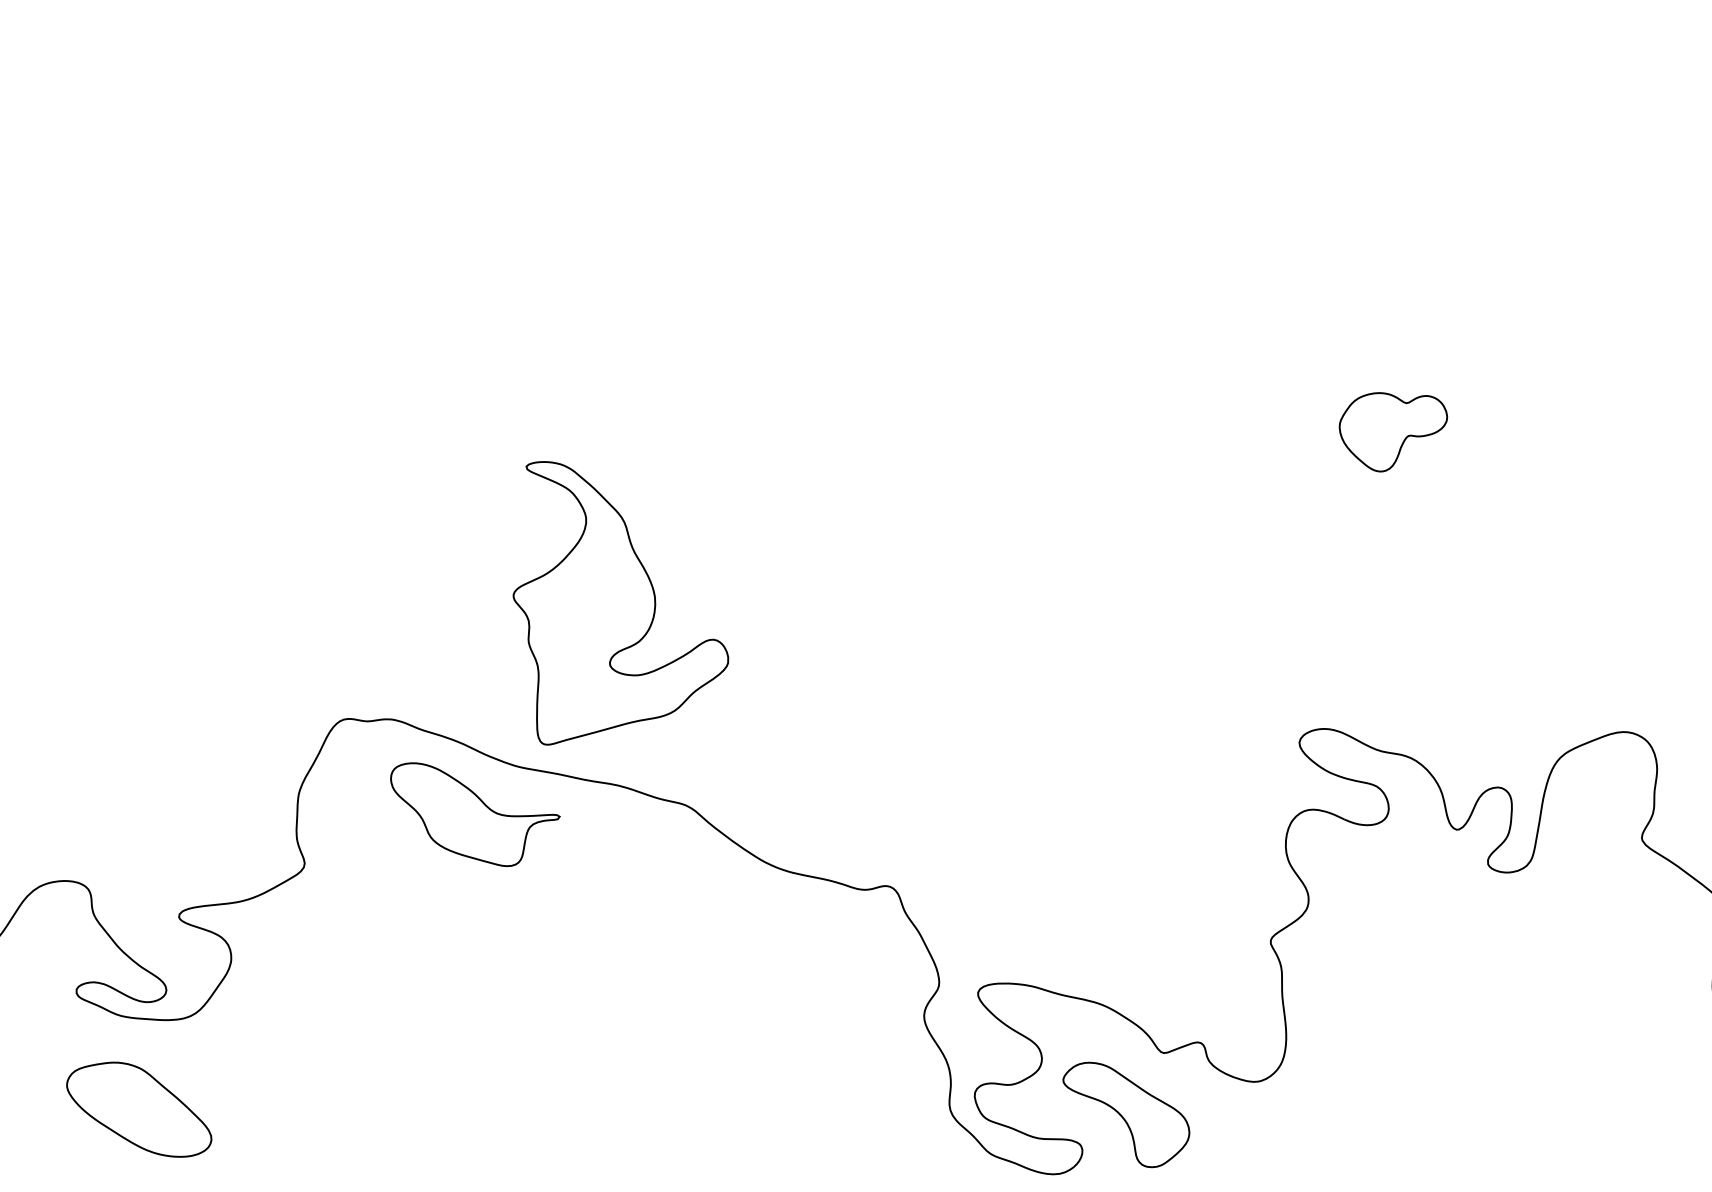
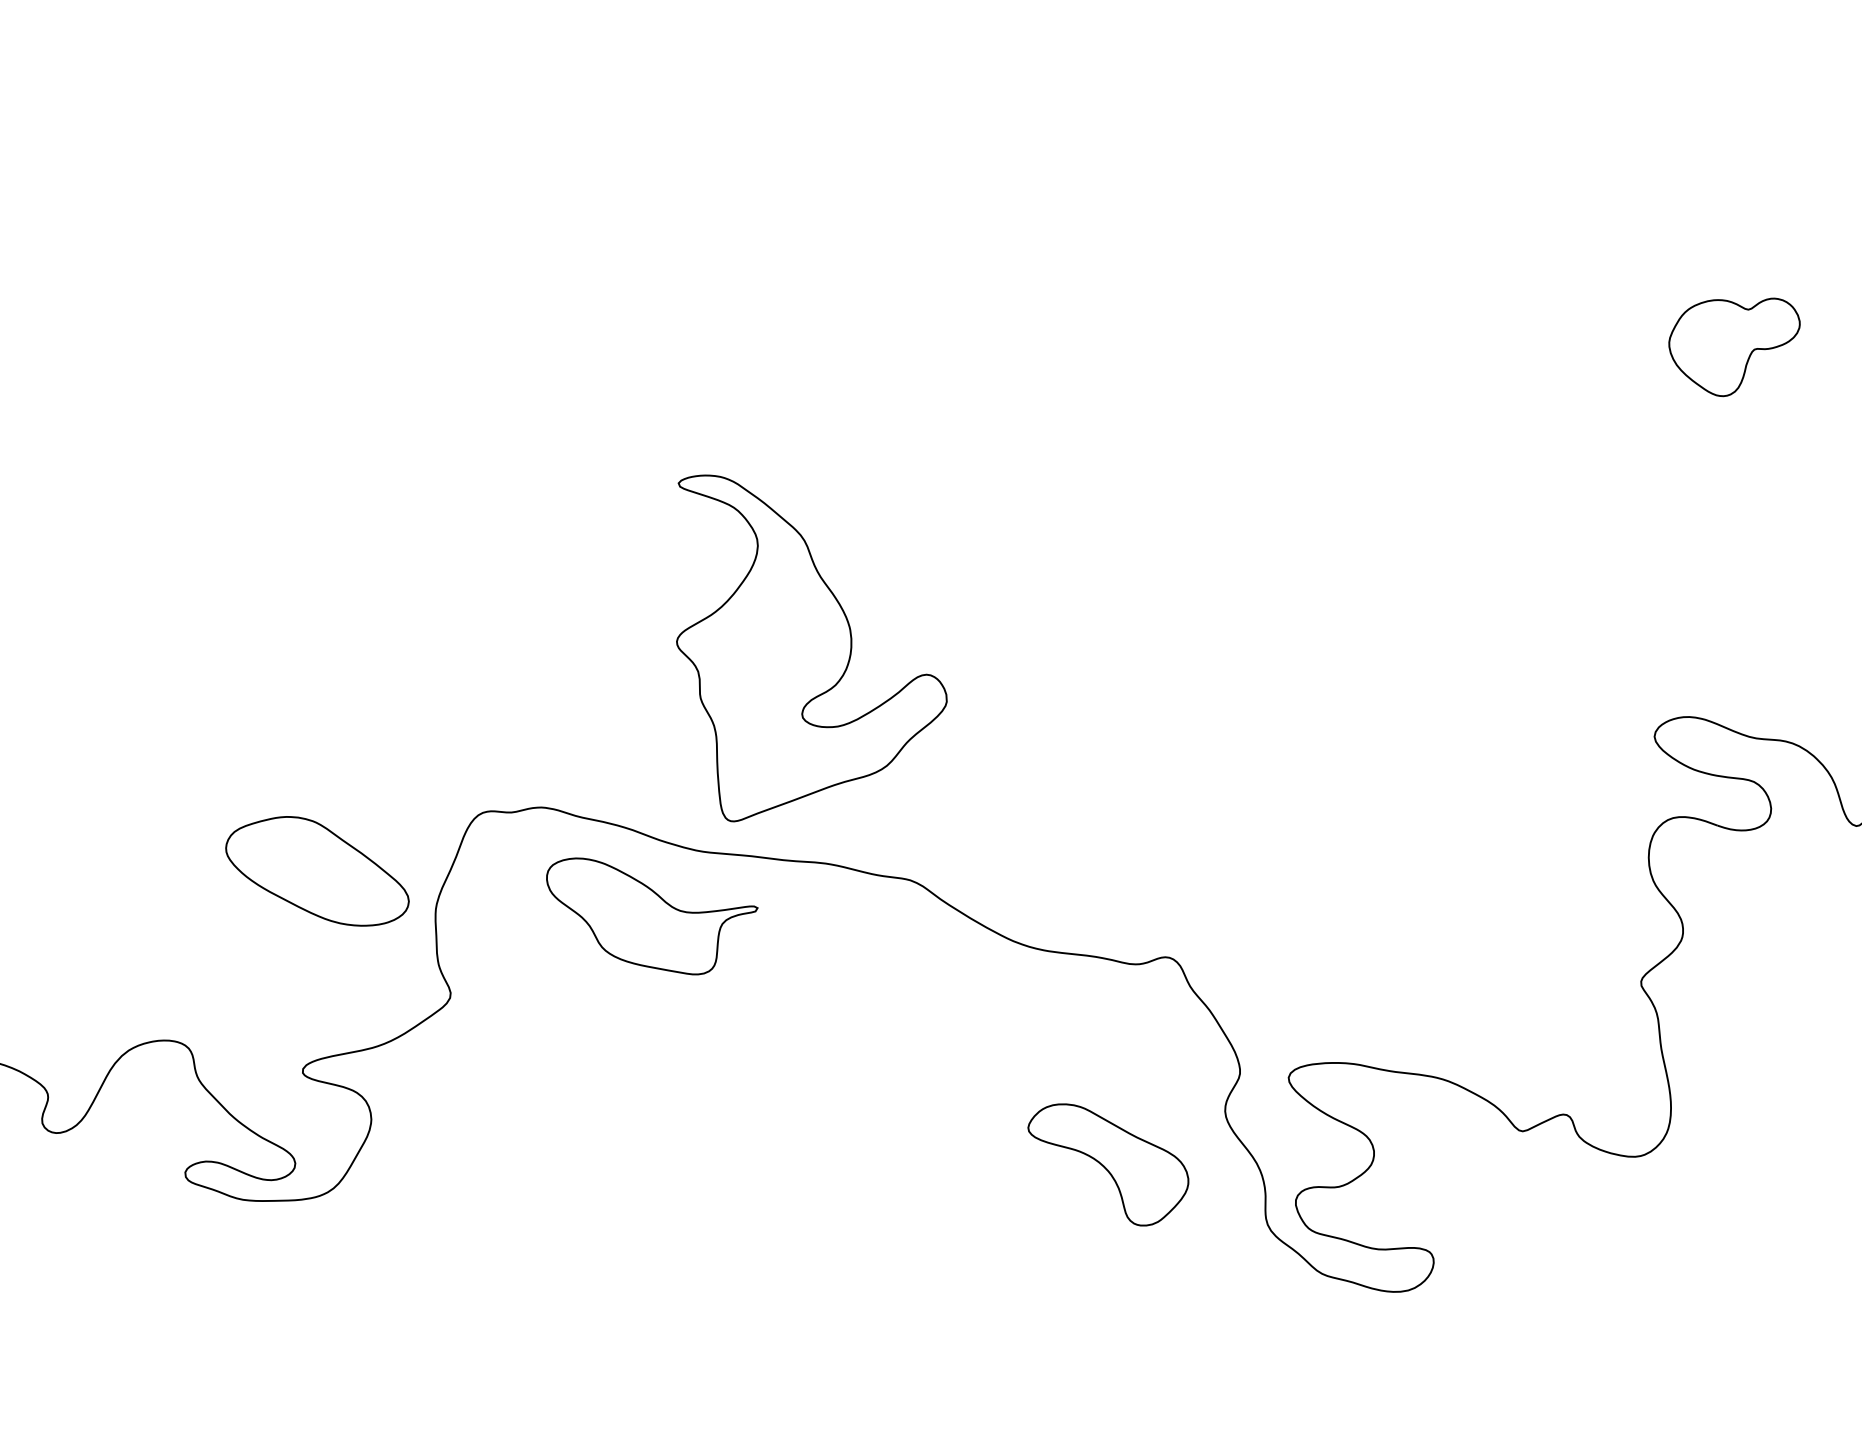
part: (139, 1109) -> (317, 871), moved
part: (1126, 1114) -> (1109, 1163), moved

